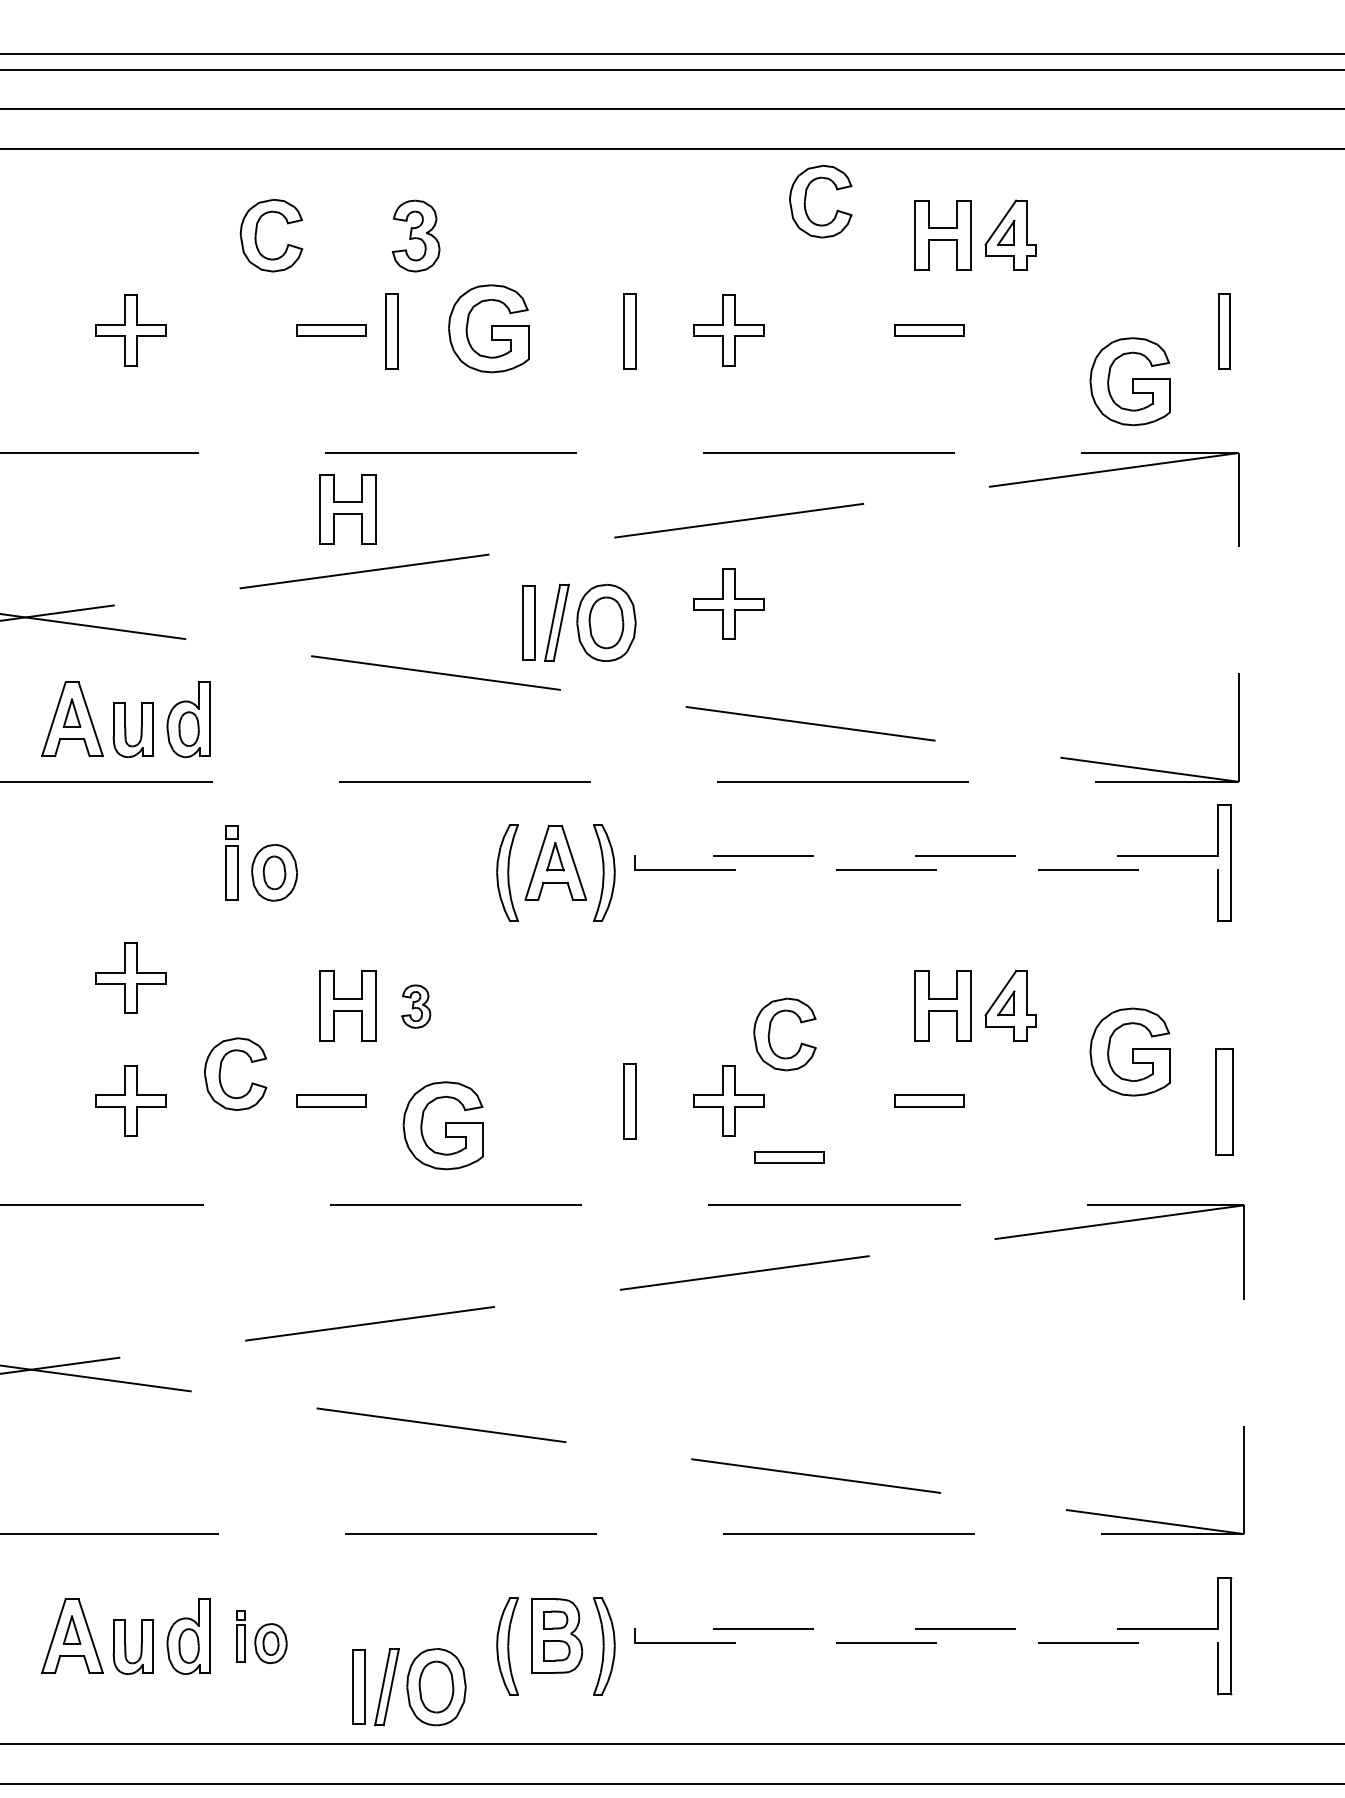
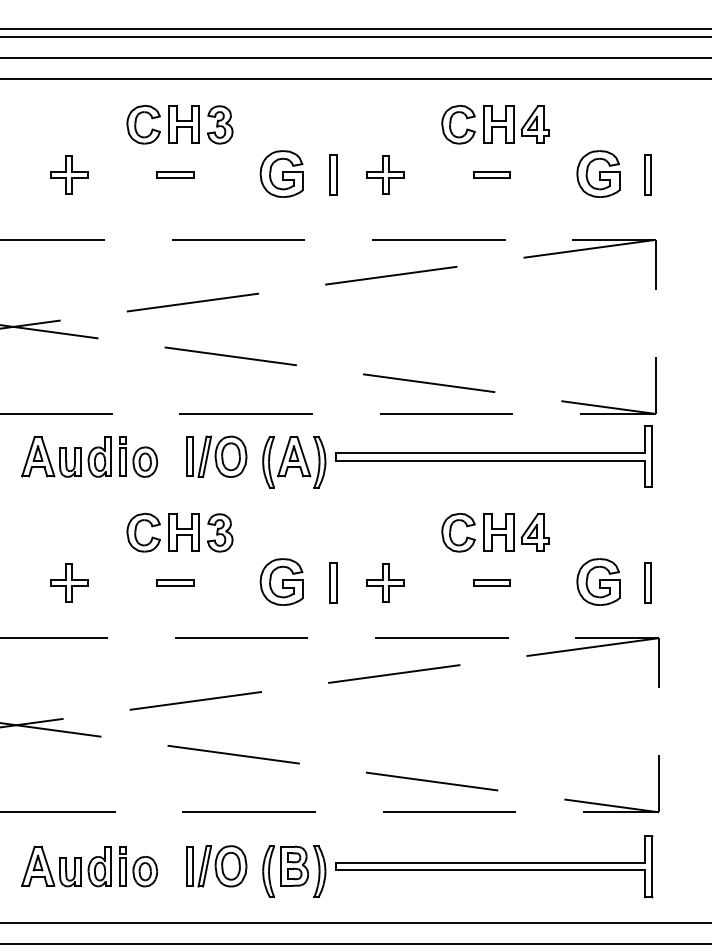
part: (807, 199) -> (451, 123), moved
part: (488, 327) -> (281, 173), moved
part: (392, 329) -> (207, 174), removed
part: (1130, 380) -> (598, 173), moved
part: (346, 509) -> (183, 124), moved
part: (728, 603) -> (385, 319), removed
part: (579, 622) -> (216, 456), moved
part: (125, 718) -> (66, 456), moved
line: (924, 856) -> (489, 453), dashed -> solid
line: (926, 869) -> (490, 460), dashed -> solid
part: (131, 977) -> (69, 517), removed
part: (416, 1005) -> (220, 532), size x1.67
part: (771, 1032) -> (451, 531), moved
part: (1130, 1051) -> (598, 581), moved
part: (222, 1073) -> (136, 532), moved
part: (1223, 1100) -> (647, 582), size x0.71
part: (443, 1124) -> (281, 581), moved
part: (788, 1156) -> (417, 612), removed
line: (924, 1628) -> (489, 862), dashed -> solid
part: (261, 1636) -> (138, 866), size x1.43
line: (926, 1642) -> (490, 869), dashed -> solid
part: (409, 1687) -> (216, 866), moved

